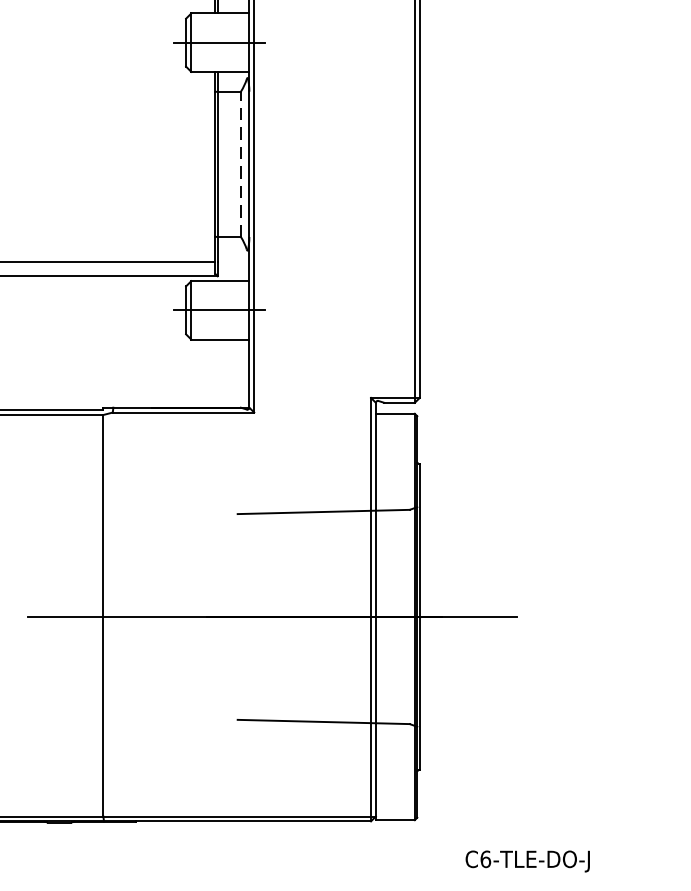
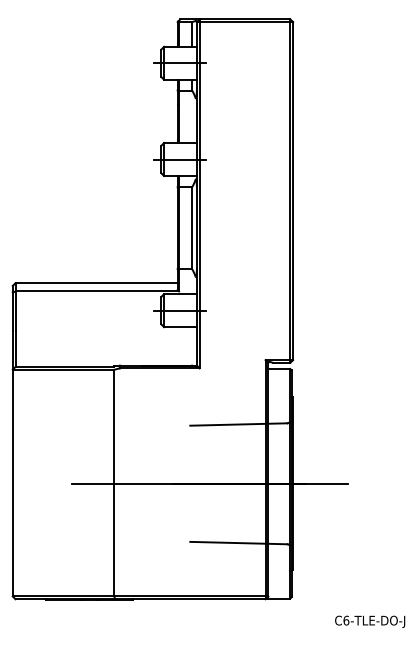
line: (241, 163) -> (192, 227), dashed -> solid
text: (528, 860) -> (370, 621), moved

